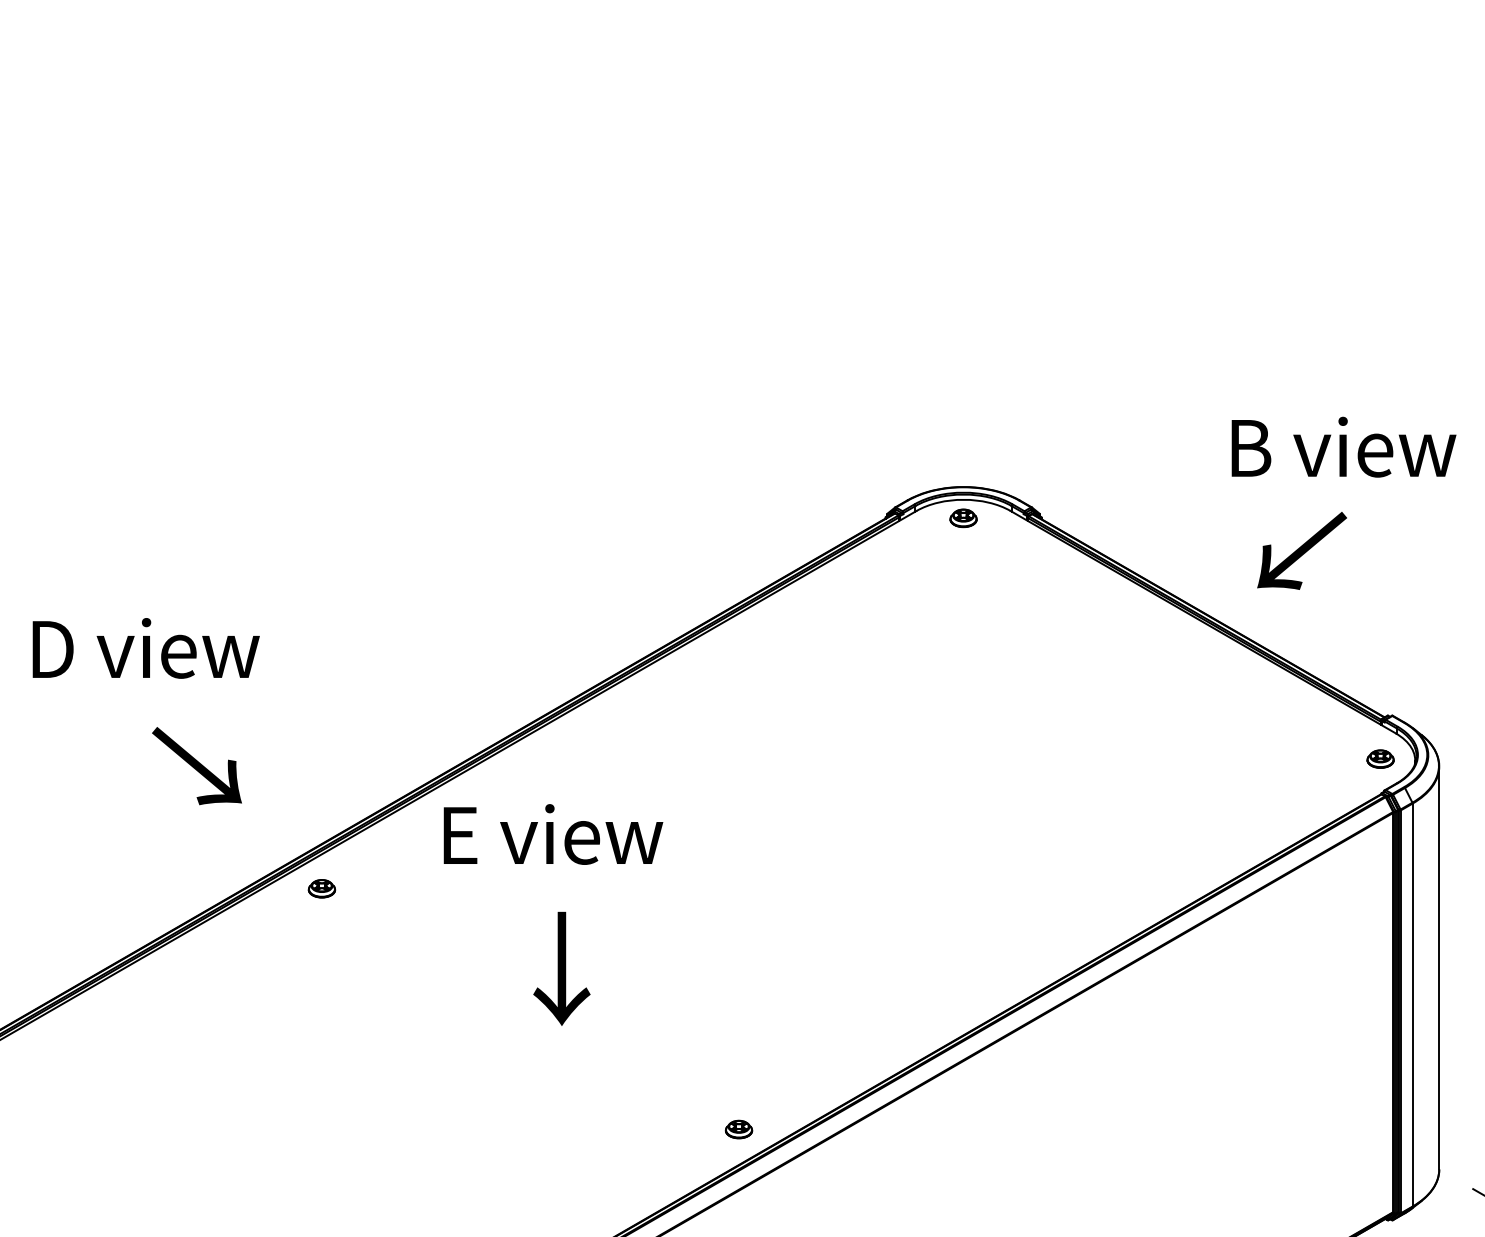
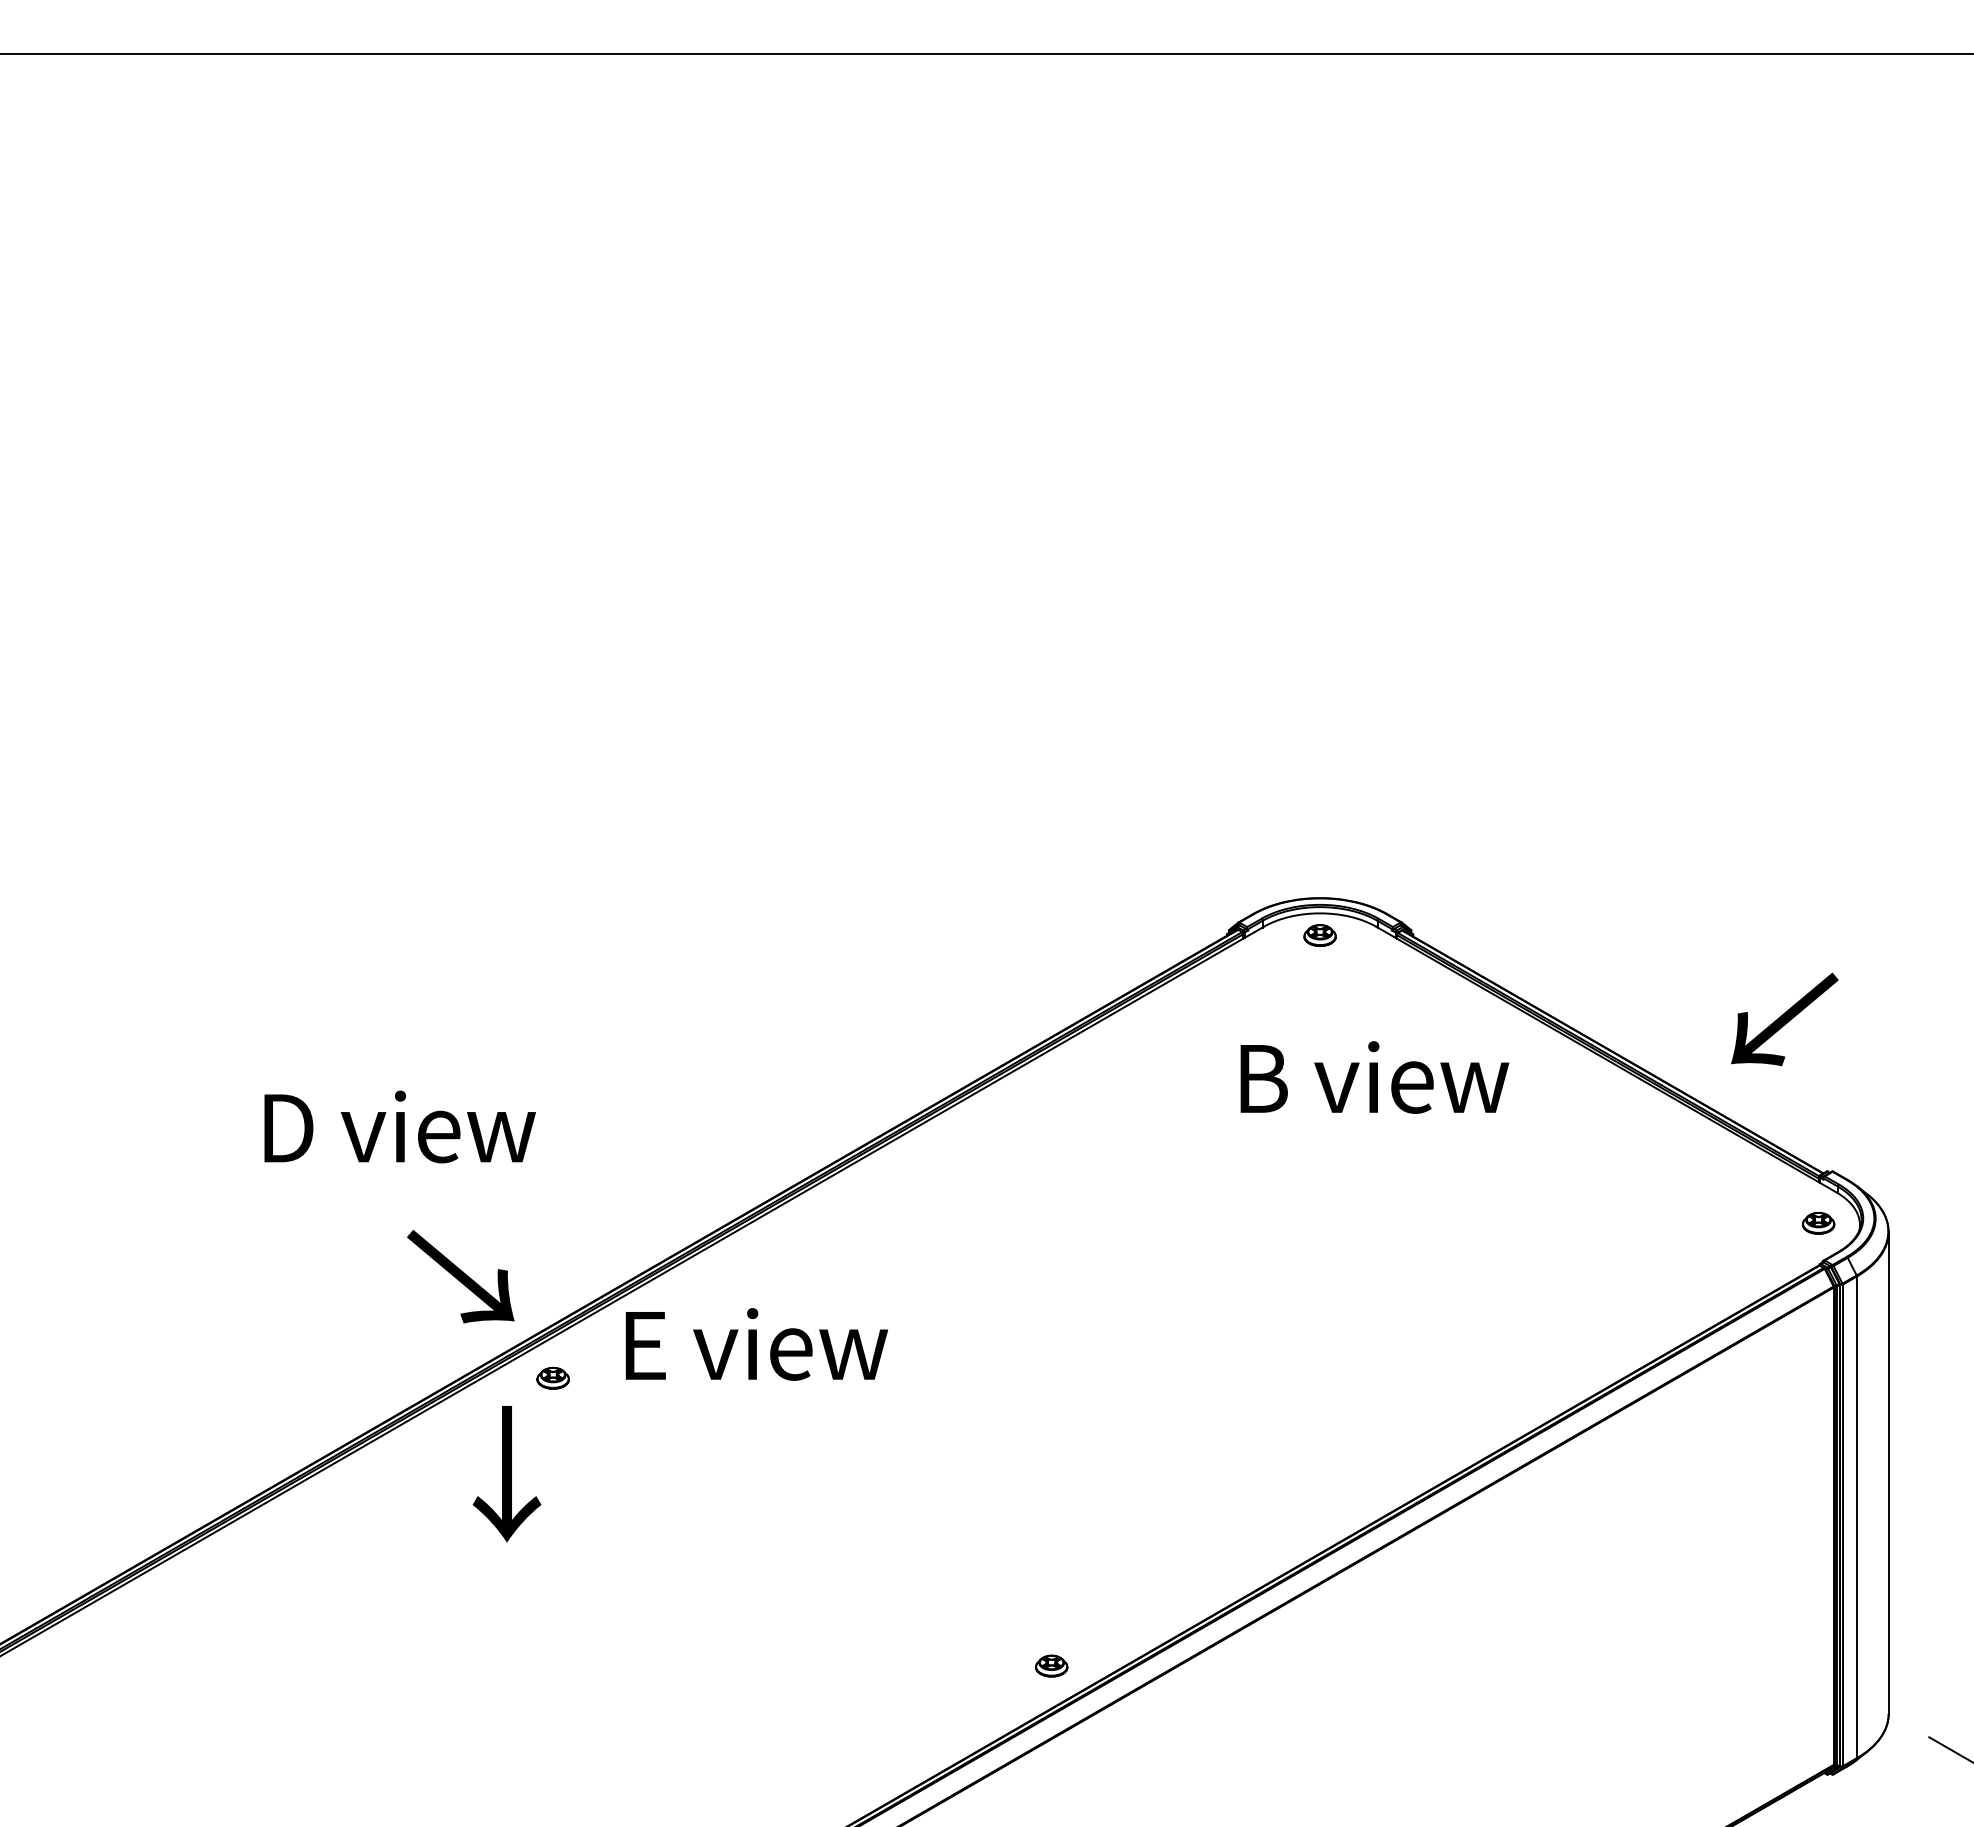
text: (1343, 447) -> (1374, 1077), moved
text: (1301, 550) -> (1784, 1019), moved
text: (145, 647) -> (399, 1126), moved
text: (196, 765) -> (460, 1276), moved
text: (553, 834) -> (756, 1344), moved
text: (561, 969) -> (506, 1474), moved

